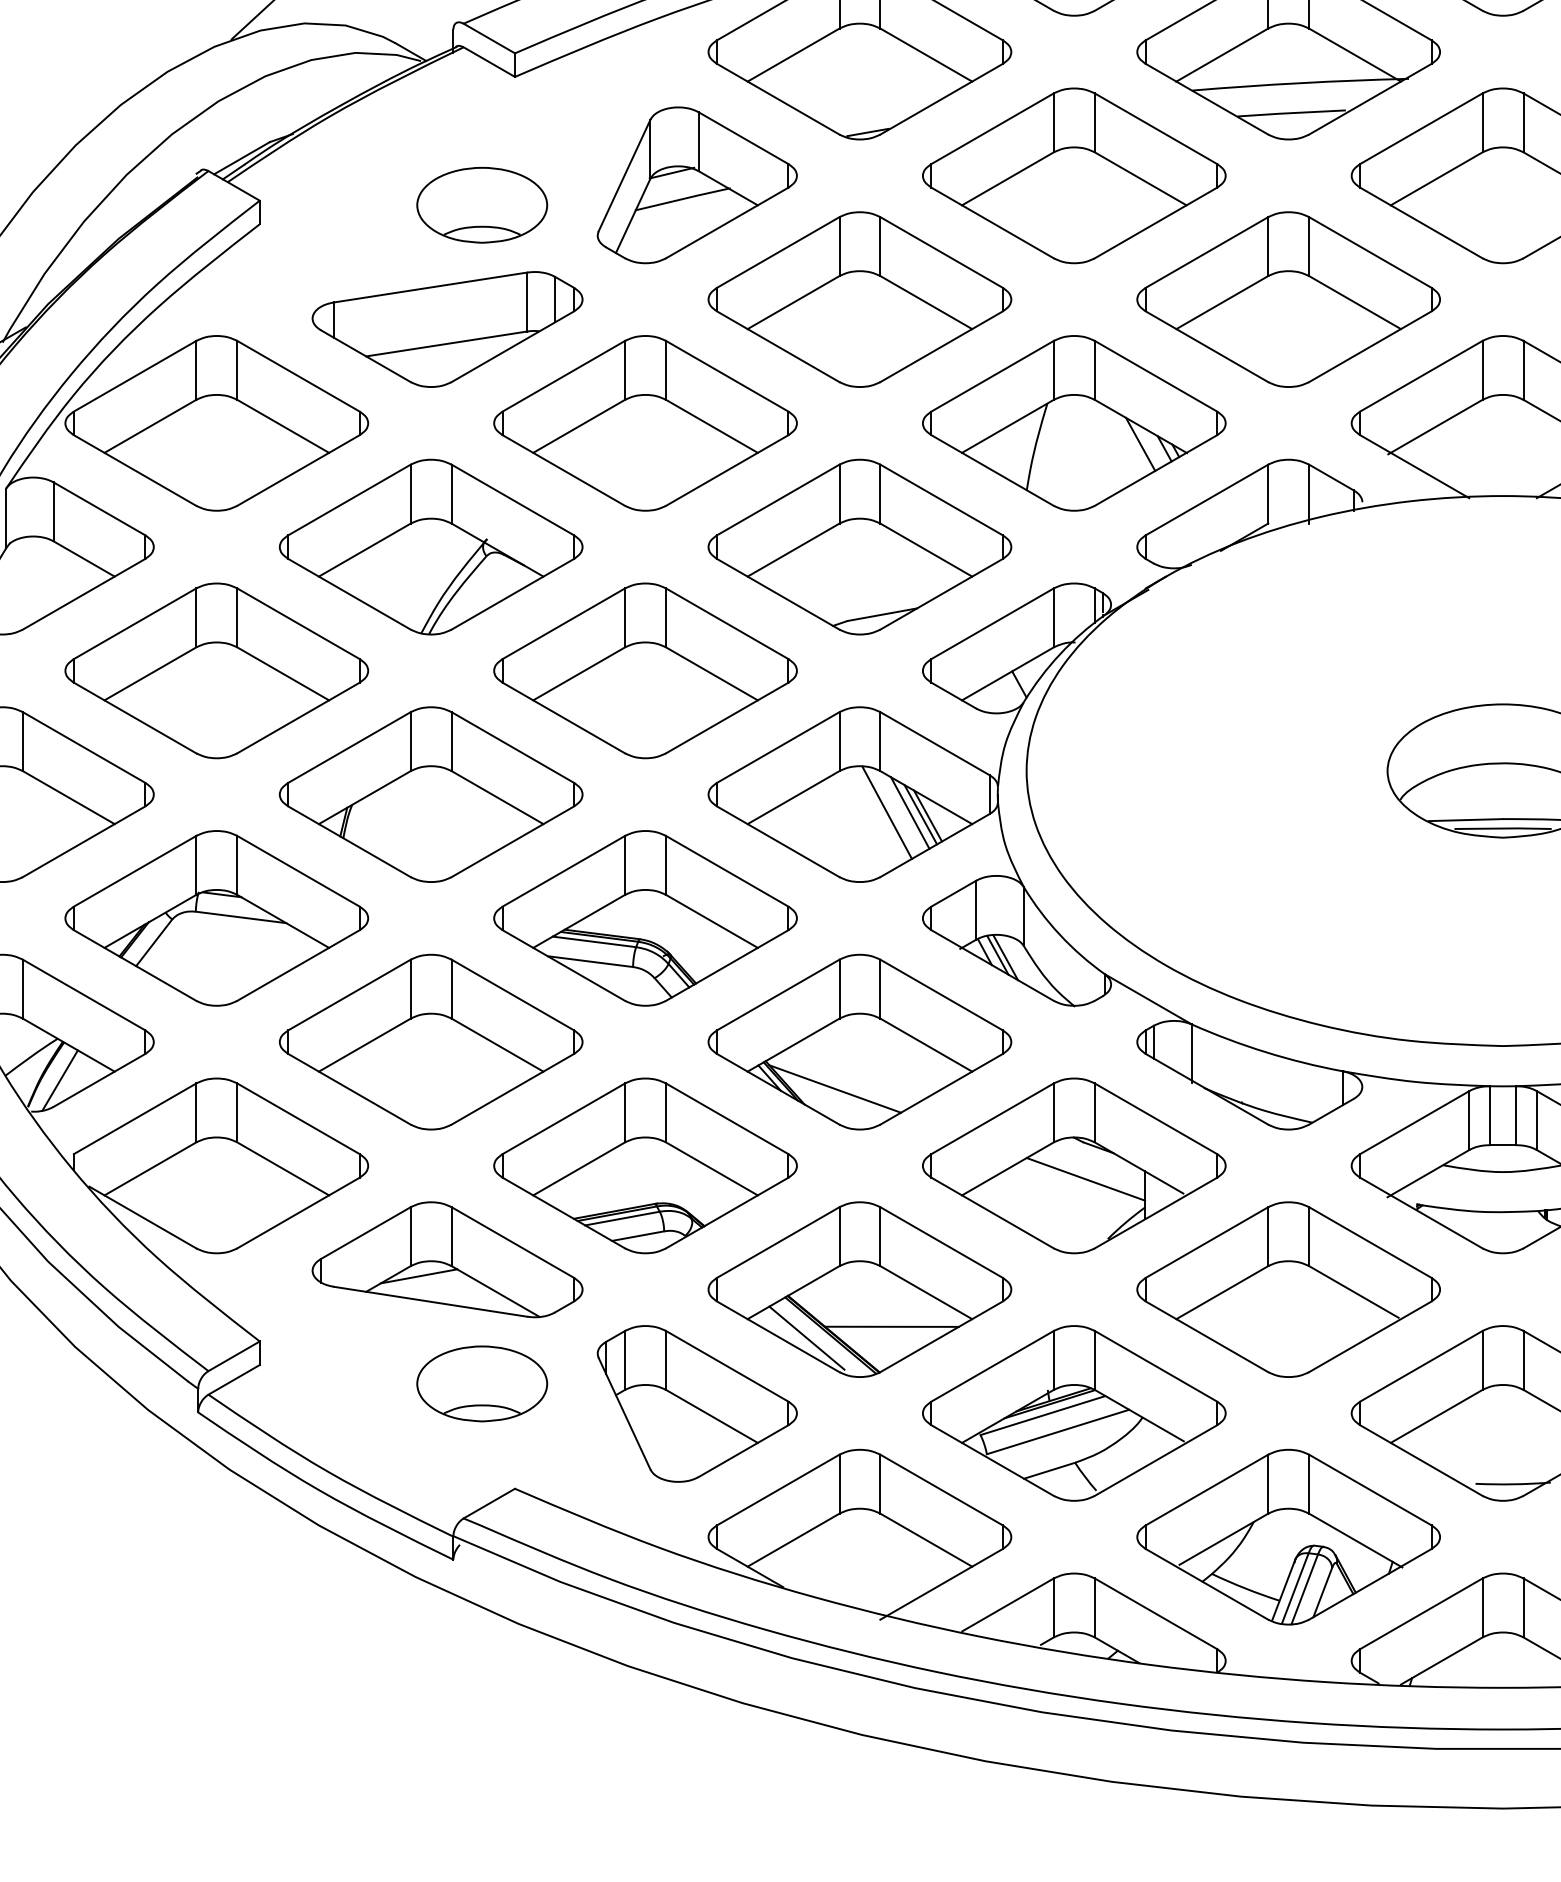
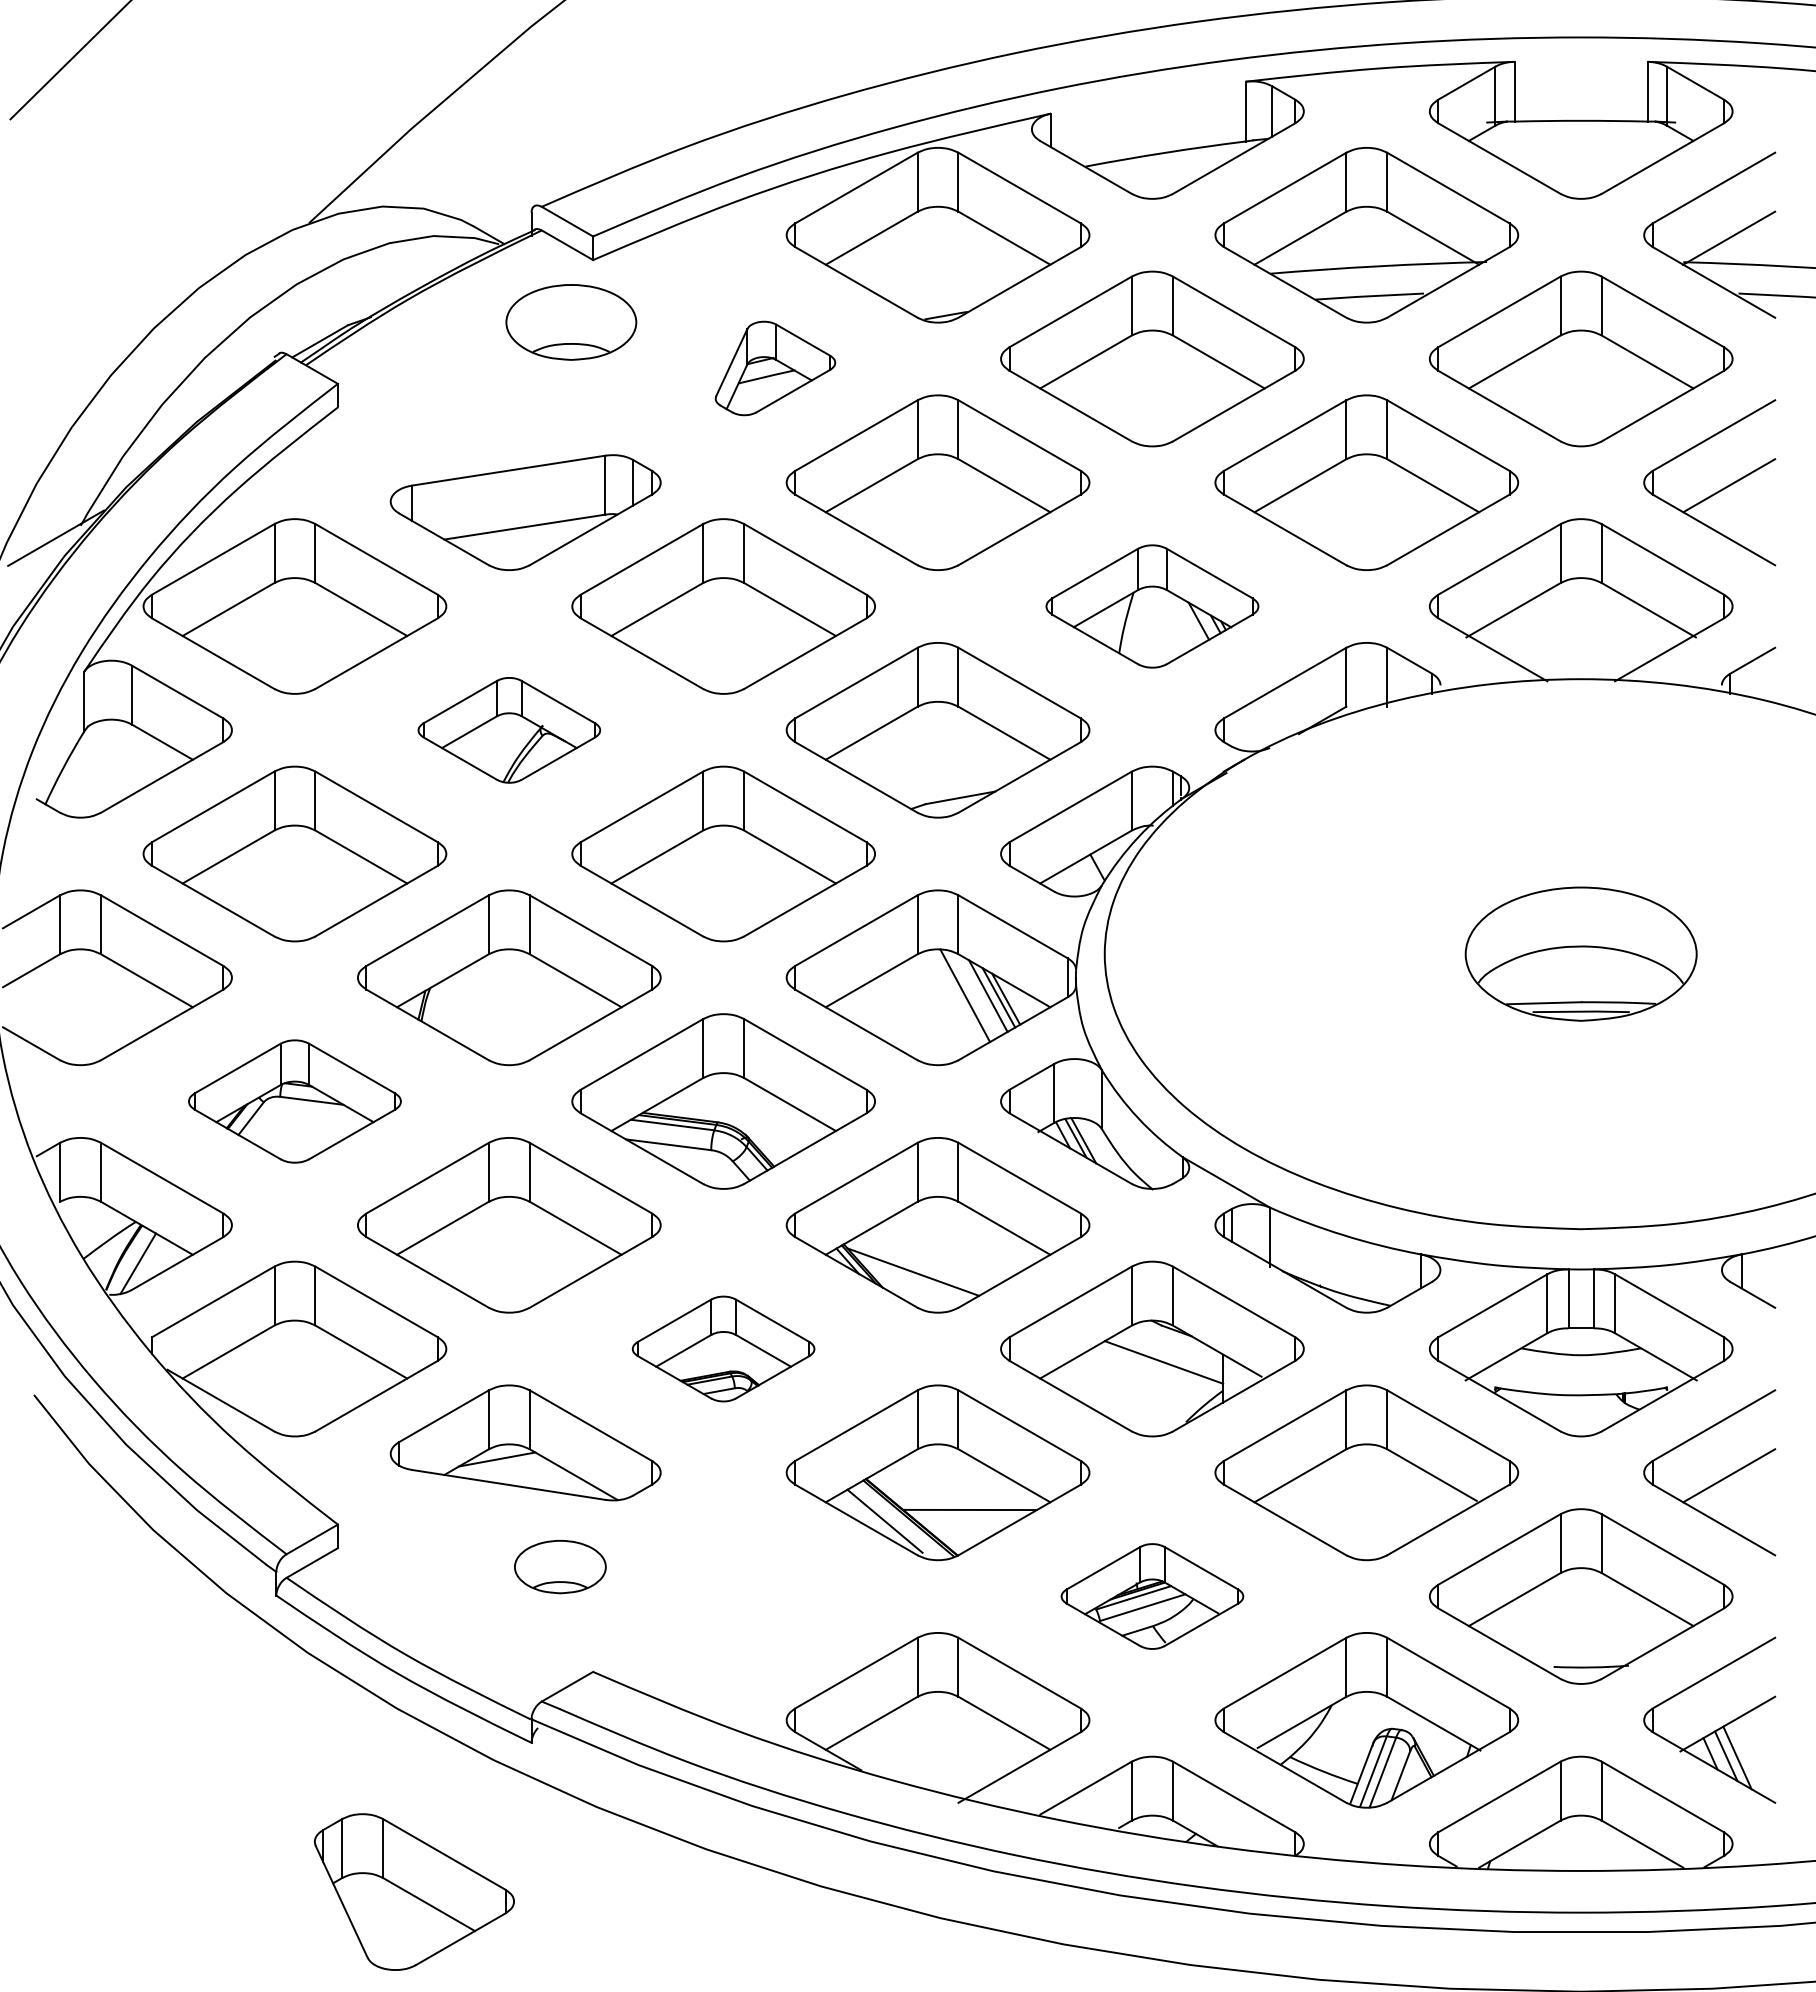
part: (697, 185) -> (775, 368), size x0.6
part: (482, 205) -> (571, 322), moved
part: (1074, 423) -> (1152, 606), size x0.7
part: (431, 547) -> (509, 730), size x0.6
part: (216, 918) -> (294, 1101), size x0.7
part: (645, 1165) -> (723, 1348), size x0.6
part: (482, 1383) -> (560, 1566), size x0.7
part: (697, 1403) -> (414, 1891), moved
part: (1074, 1413) -> (1152, 1596), size x0.6

